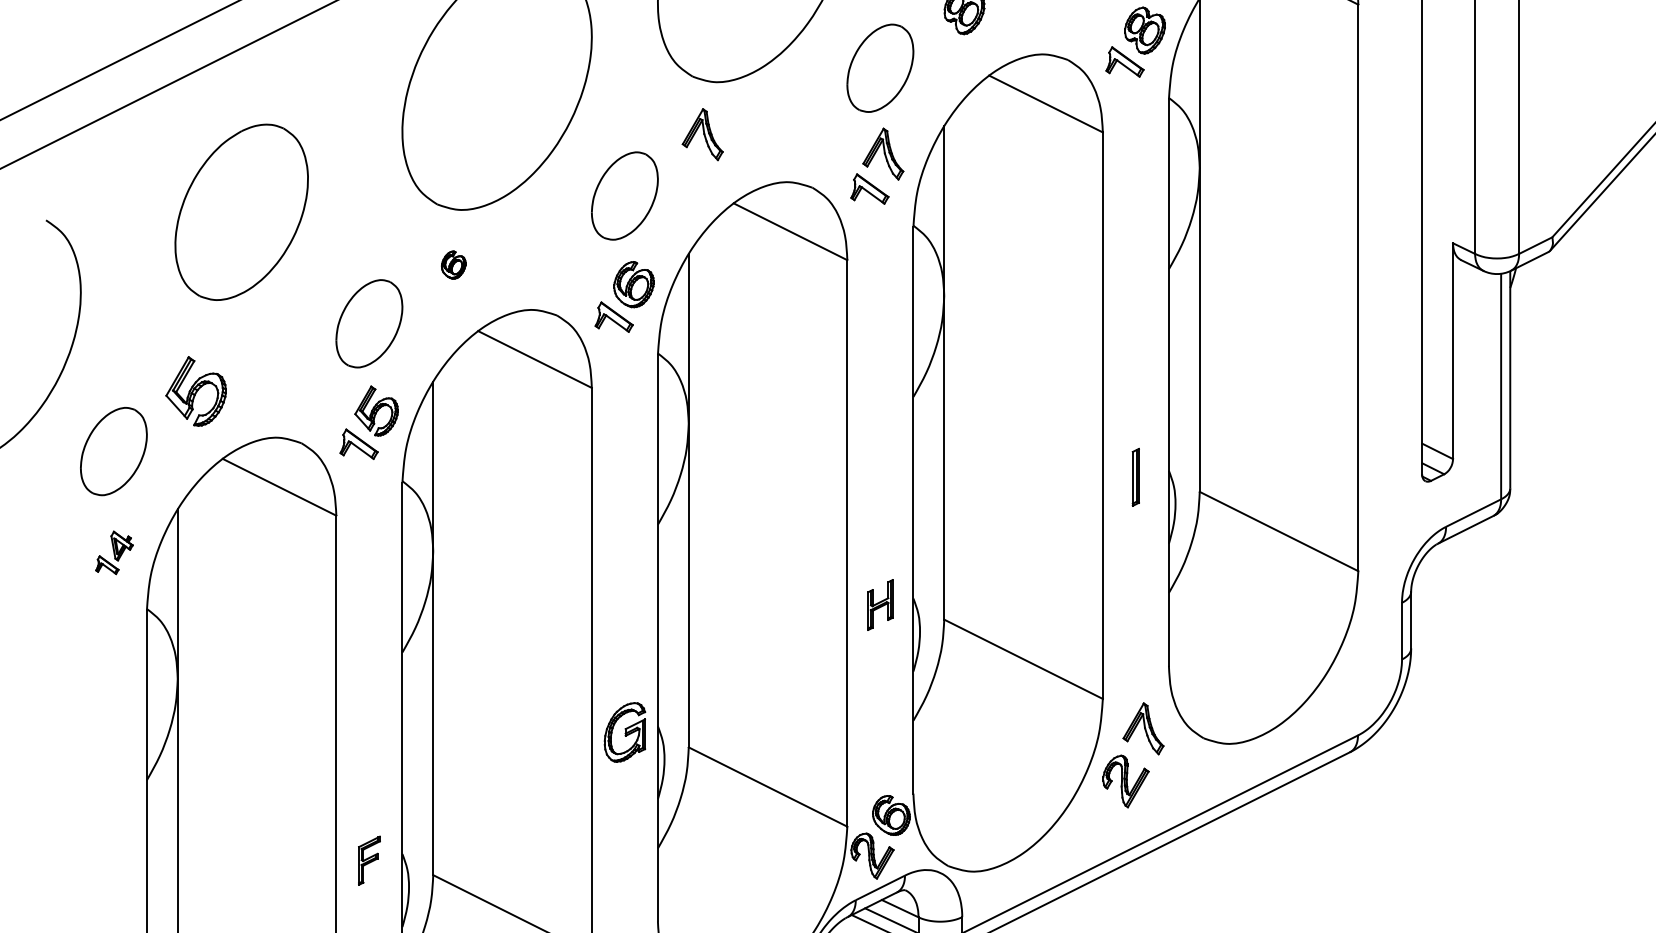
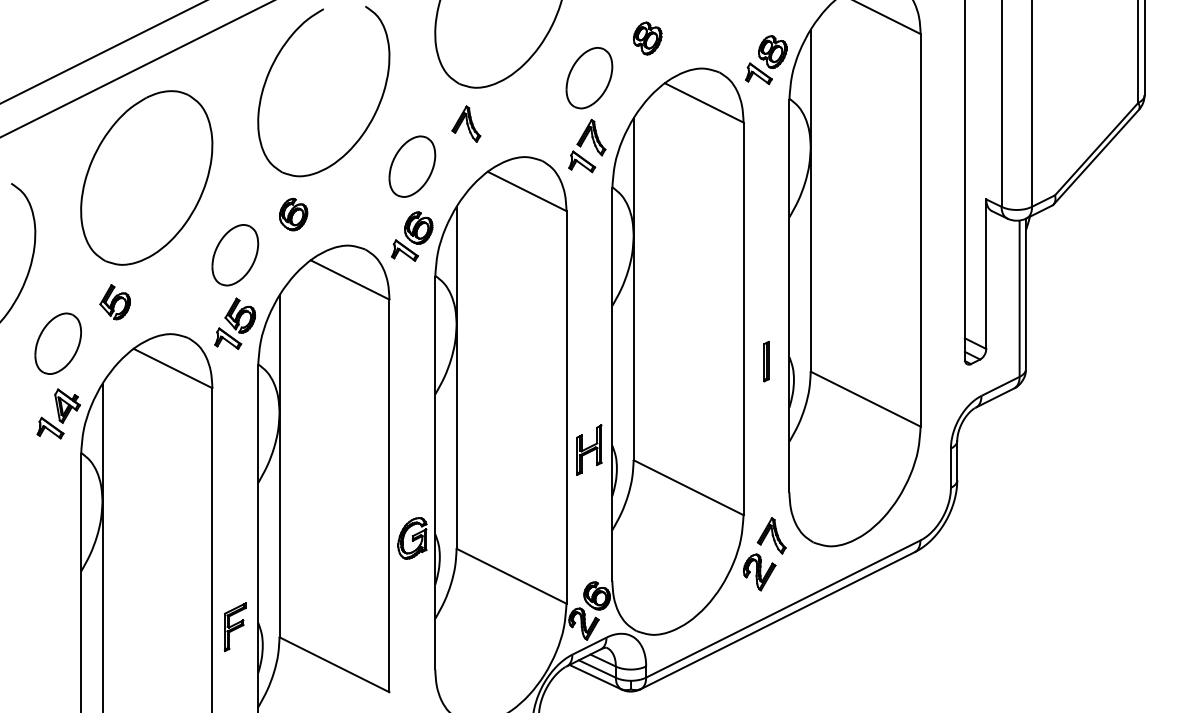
part: (241, 211) -> (146, 177), size x1.43
part: (453, 265) -> (293, 214), size x1.67
part: (195, 392) -> (114, 302), size x0.71
part: (114, 552) -> (58, 413), size x1.67
part: (880, 604) -> (589, 449), size x1.43
part: (369, 860) -> (235, 627), size x1.43

